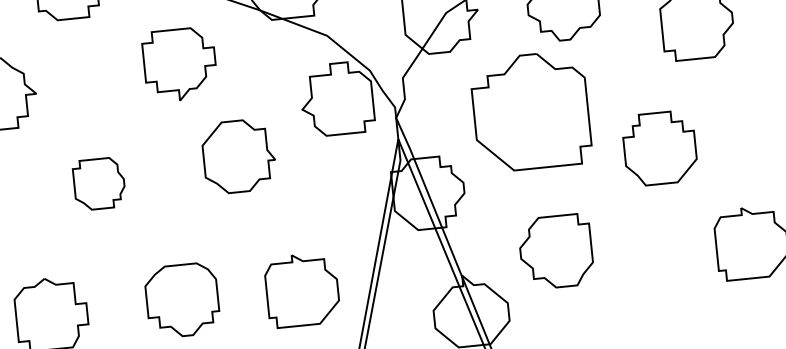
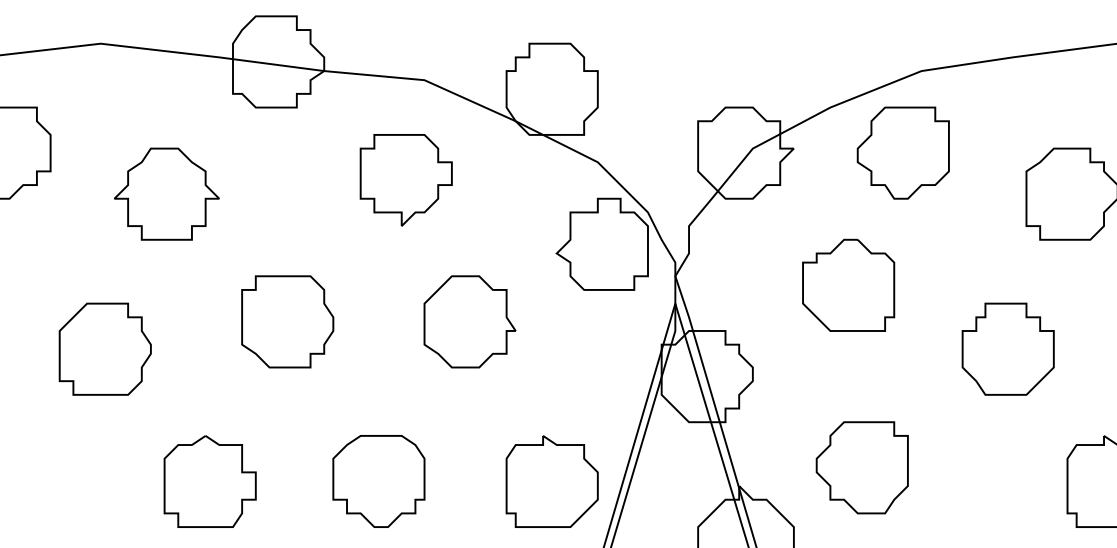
part: (531, 110) -> (848, 284), size x0.62
part: (238, 156) -> (469, 321), moved
part: (99, 183) -> (287, 321), size x1.43
part: (301, 289) -> (551, 481), moved

